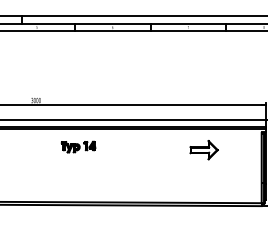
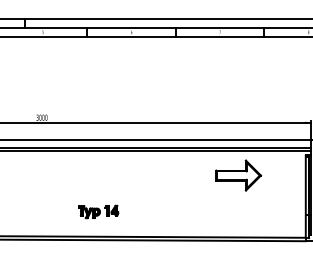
part: (78, 146) -> (98, 211), moved
part: (203, 150) -> (237, 176), size x1.4

